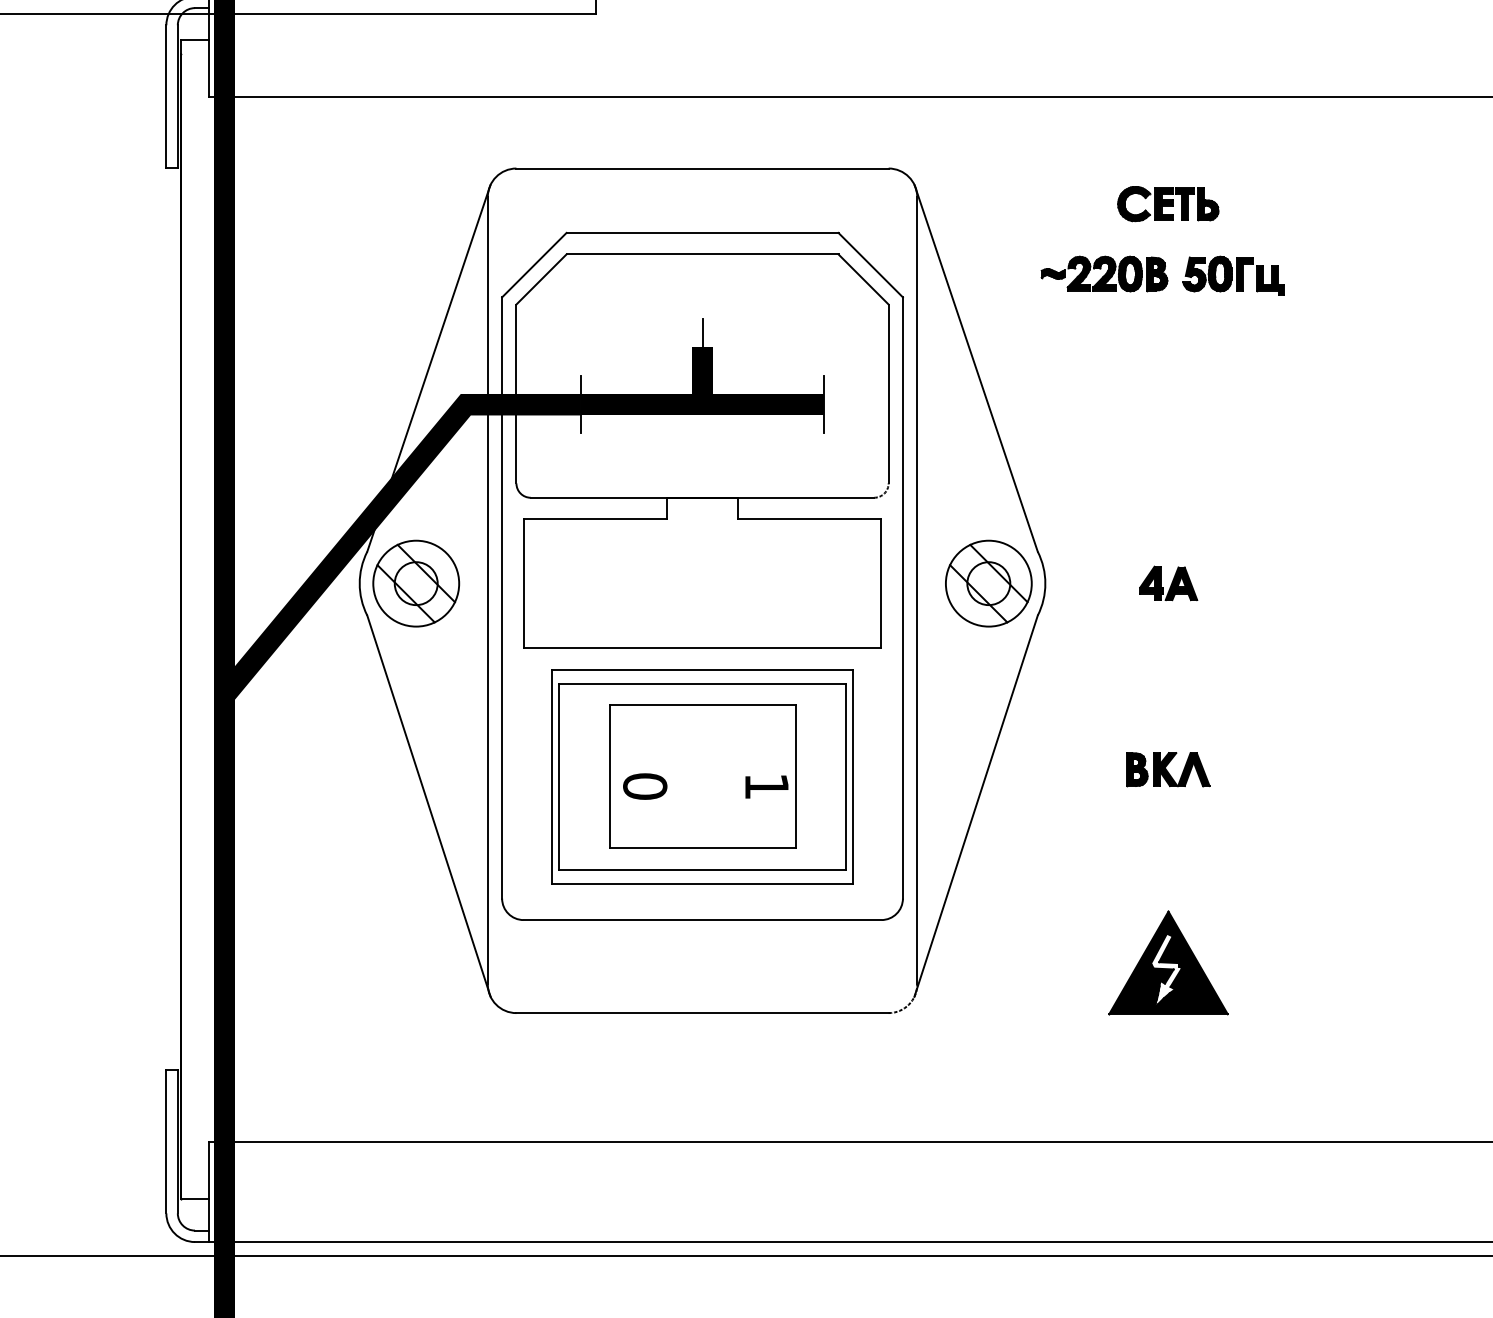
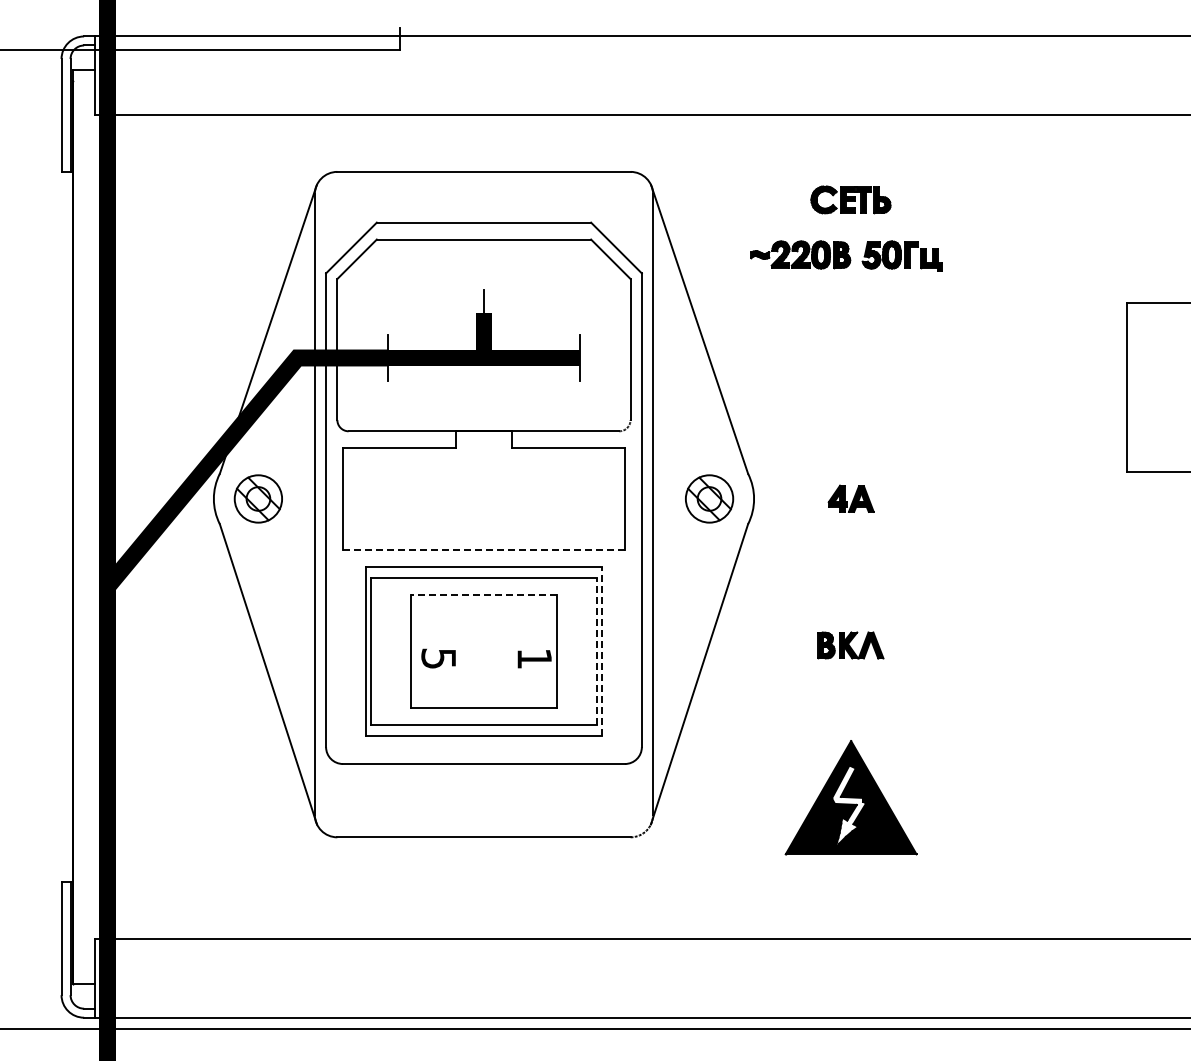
part: (416, 583) -> (258, 498), size x0.7
part: (988, 583) -> (709, 498), size x0.7
line: (701, 647) -> (483, 549), solid -> dashed
line: (701, 704) -> (483, 594), solid -> dashed
line: (845, 775) -> (596, 650), solid -> dashed
line: (852, 777) -> (602, 651), solid -> dashed
text: (644, 786) -> (438, 658), 0 -> 5
part: (1167, 962) -> (850, 797), size x1.4

